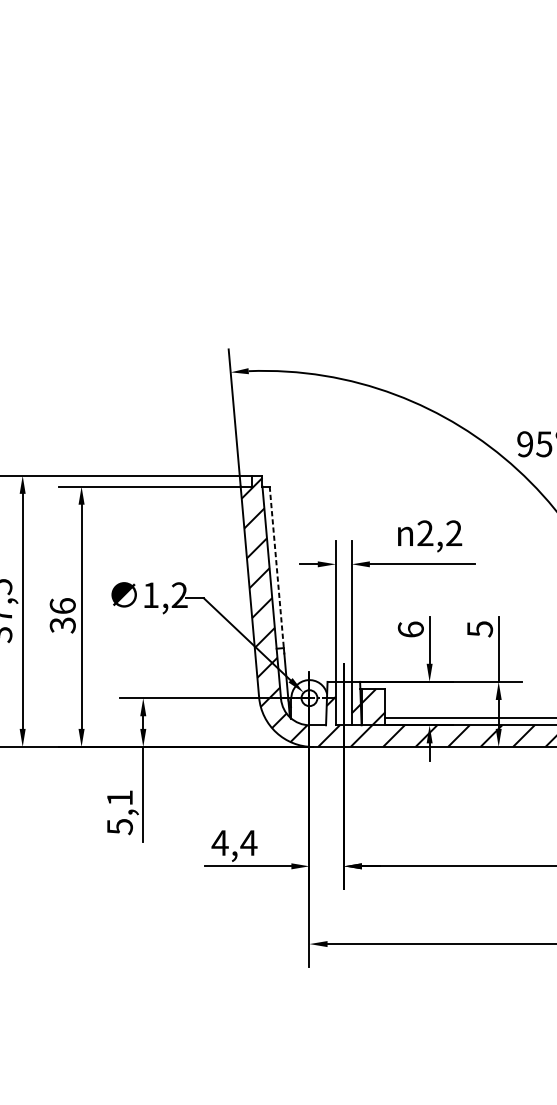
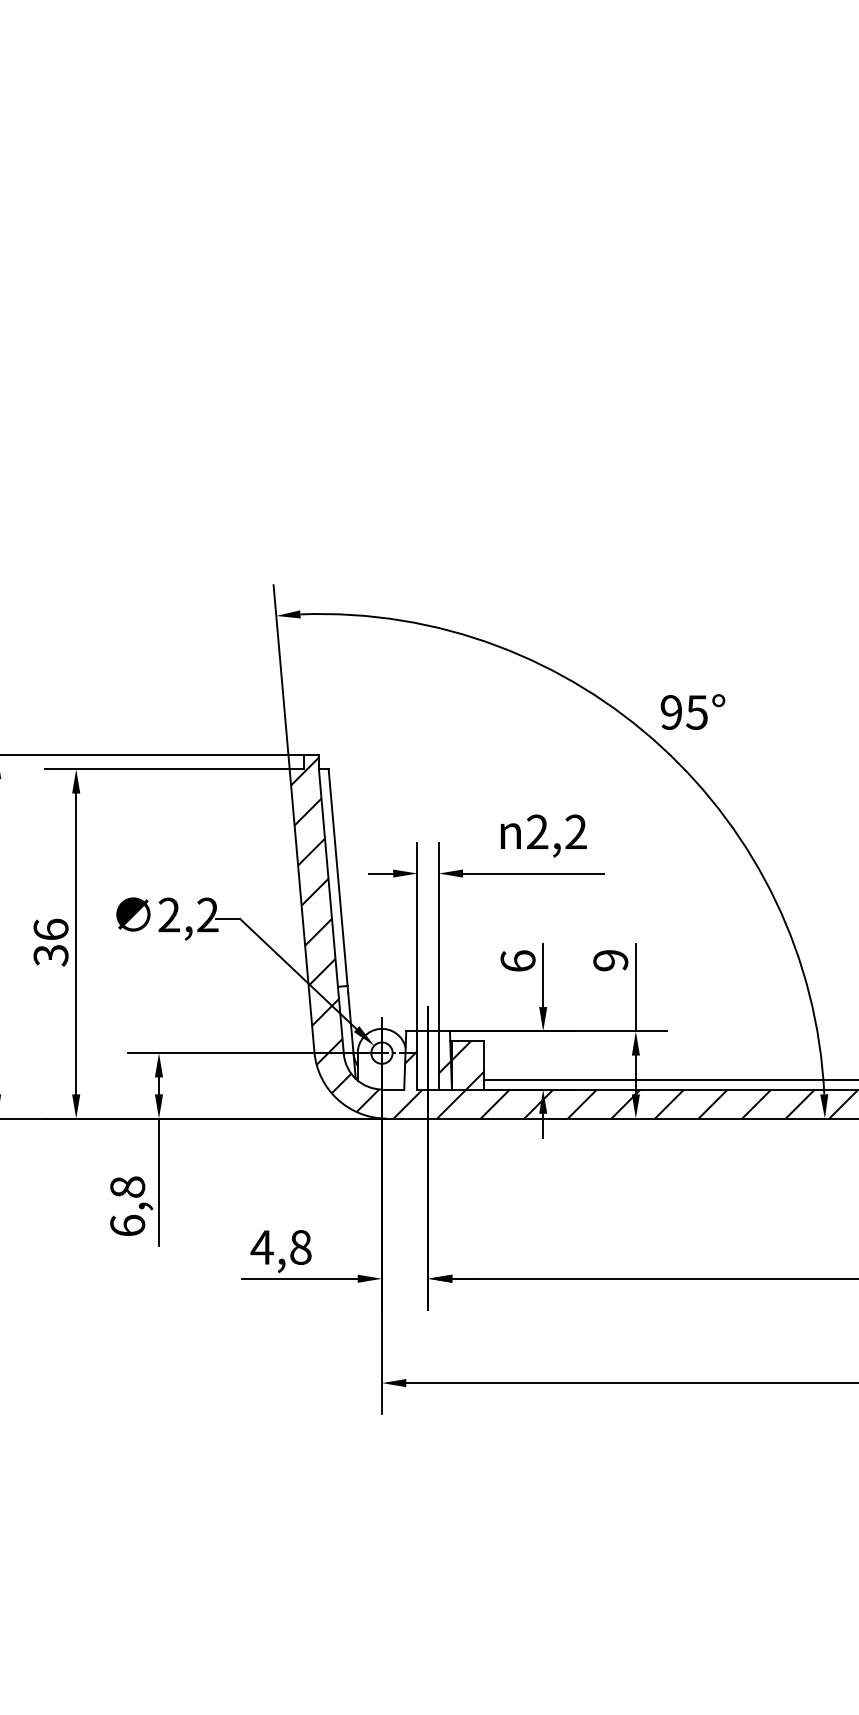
line: (277, 567) -> (338, 877), dashed -> solid
text: (150, 594) -> (168, 914), 1,2 -> 2,2
text: (479, 629) -> (610, 960), 5 -> 9
text: (119, 812) -> (127, 1206), 5,1 -> 6,8
text: (248, 843) -> (300, 1247), 4,4 -> 4,8

